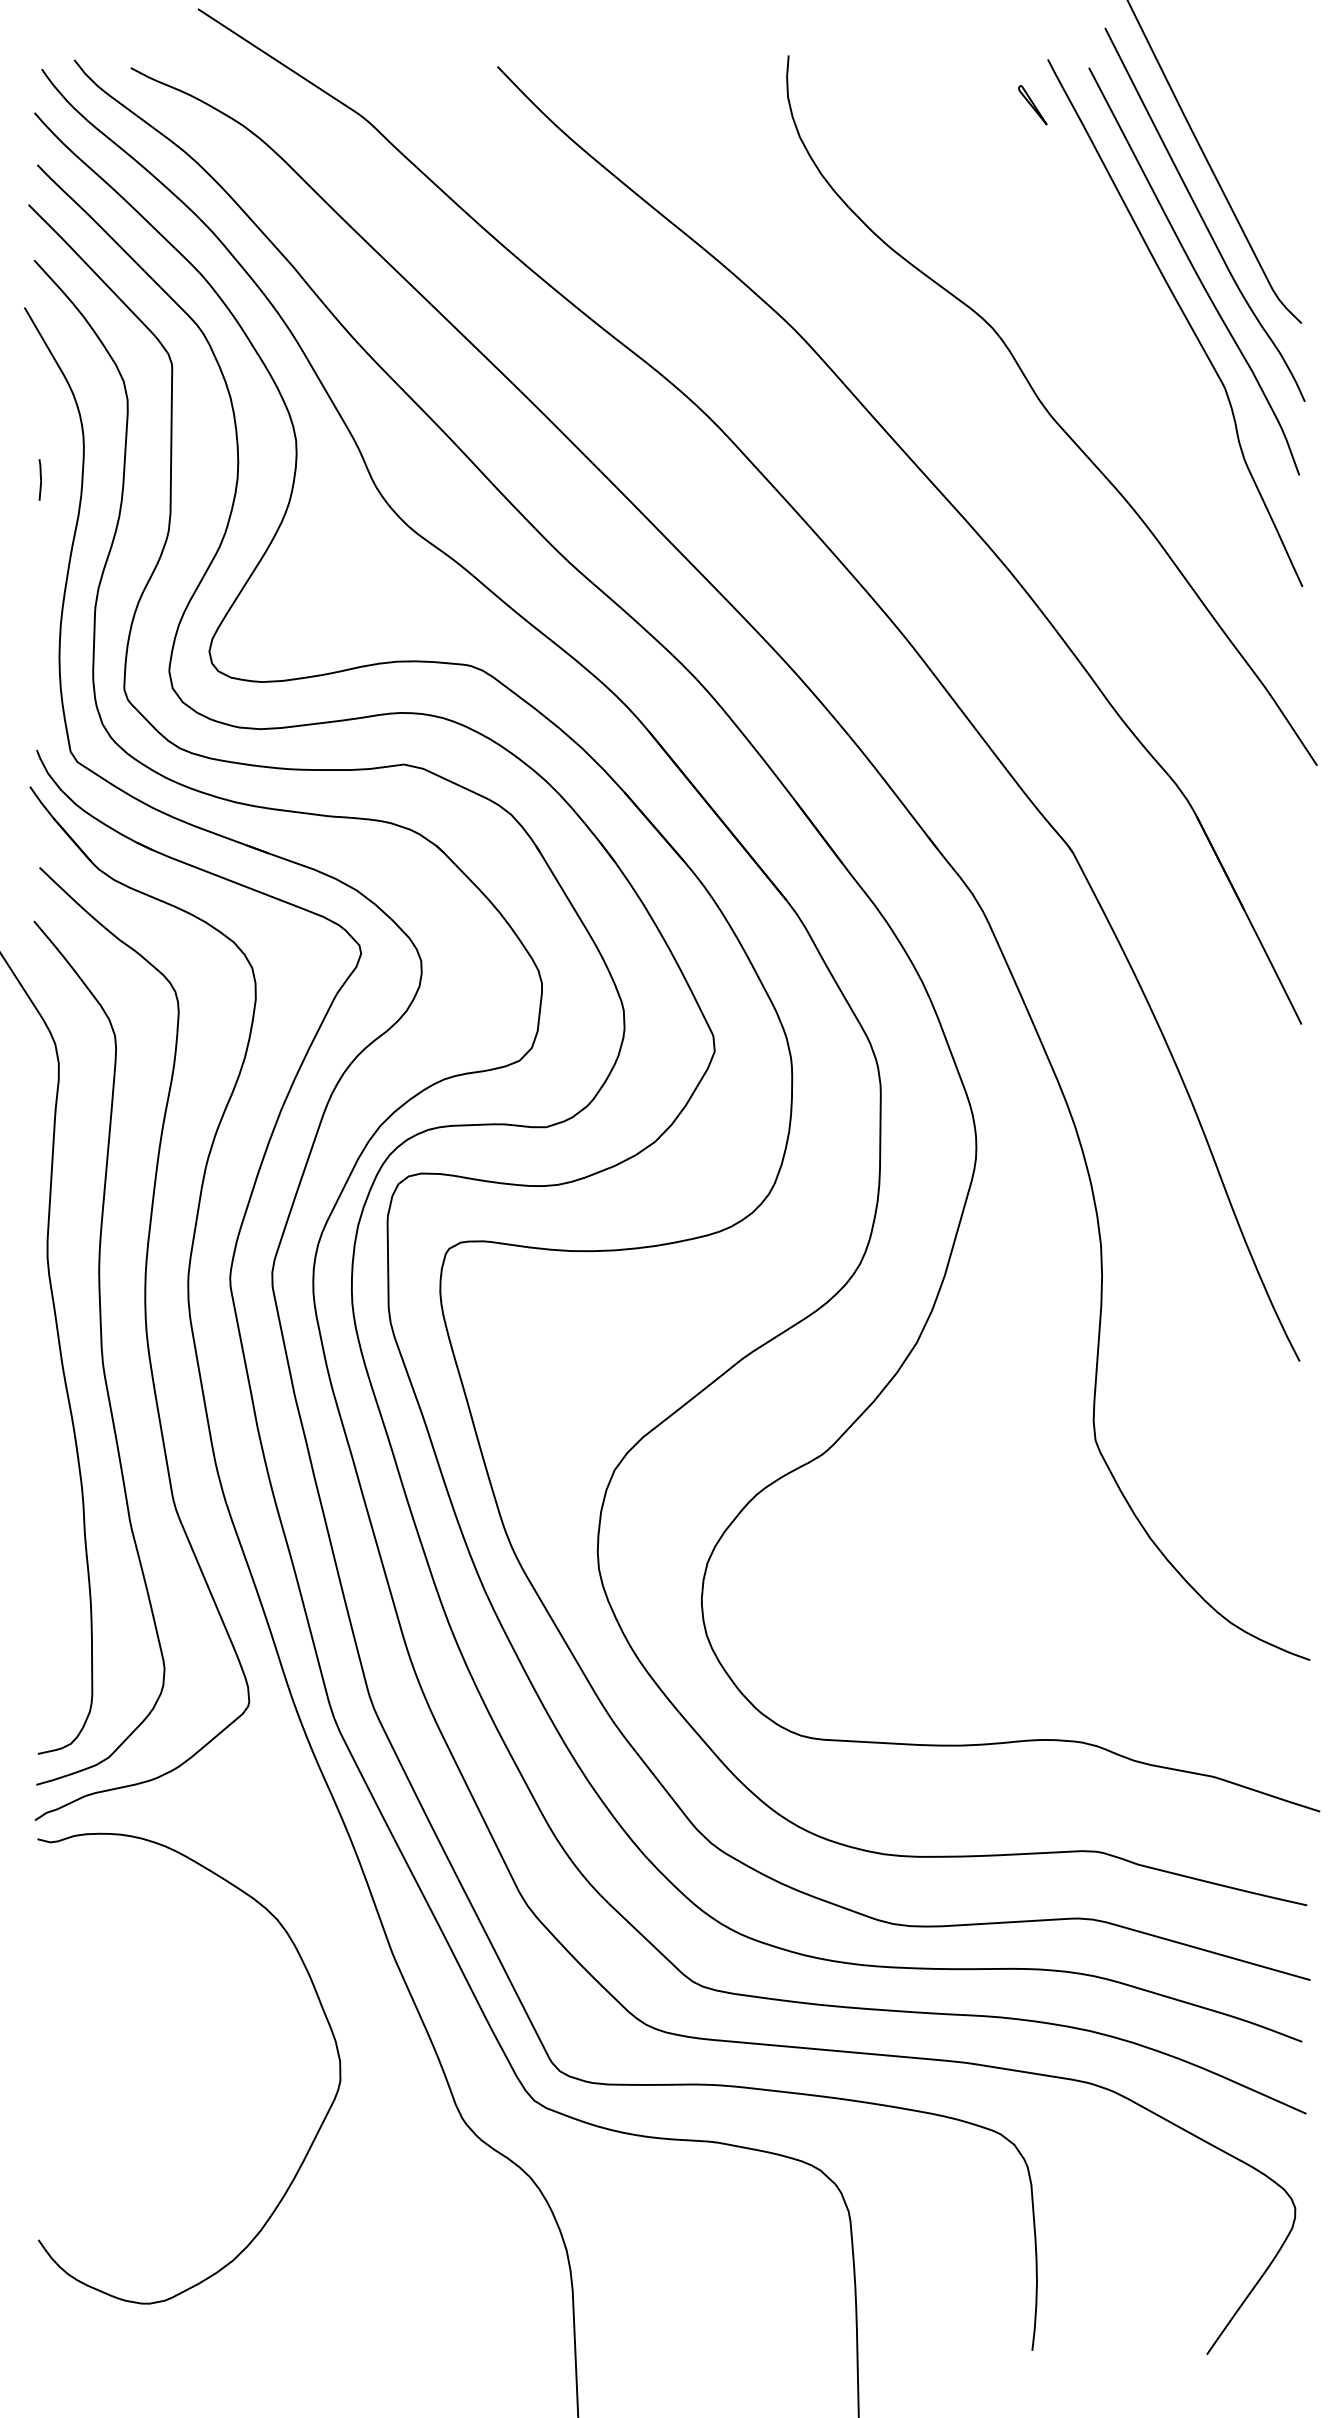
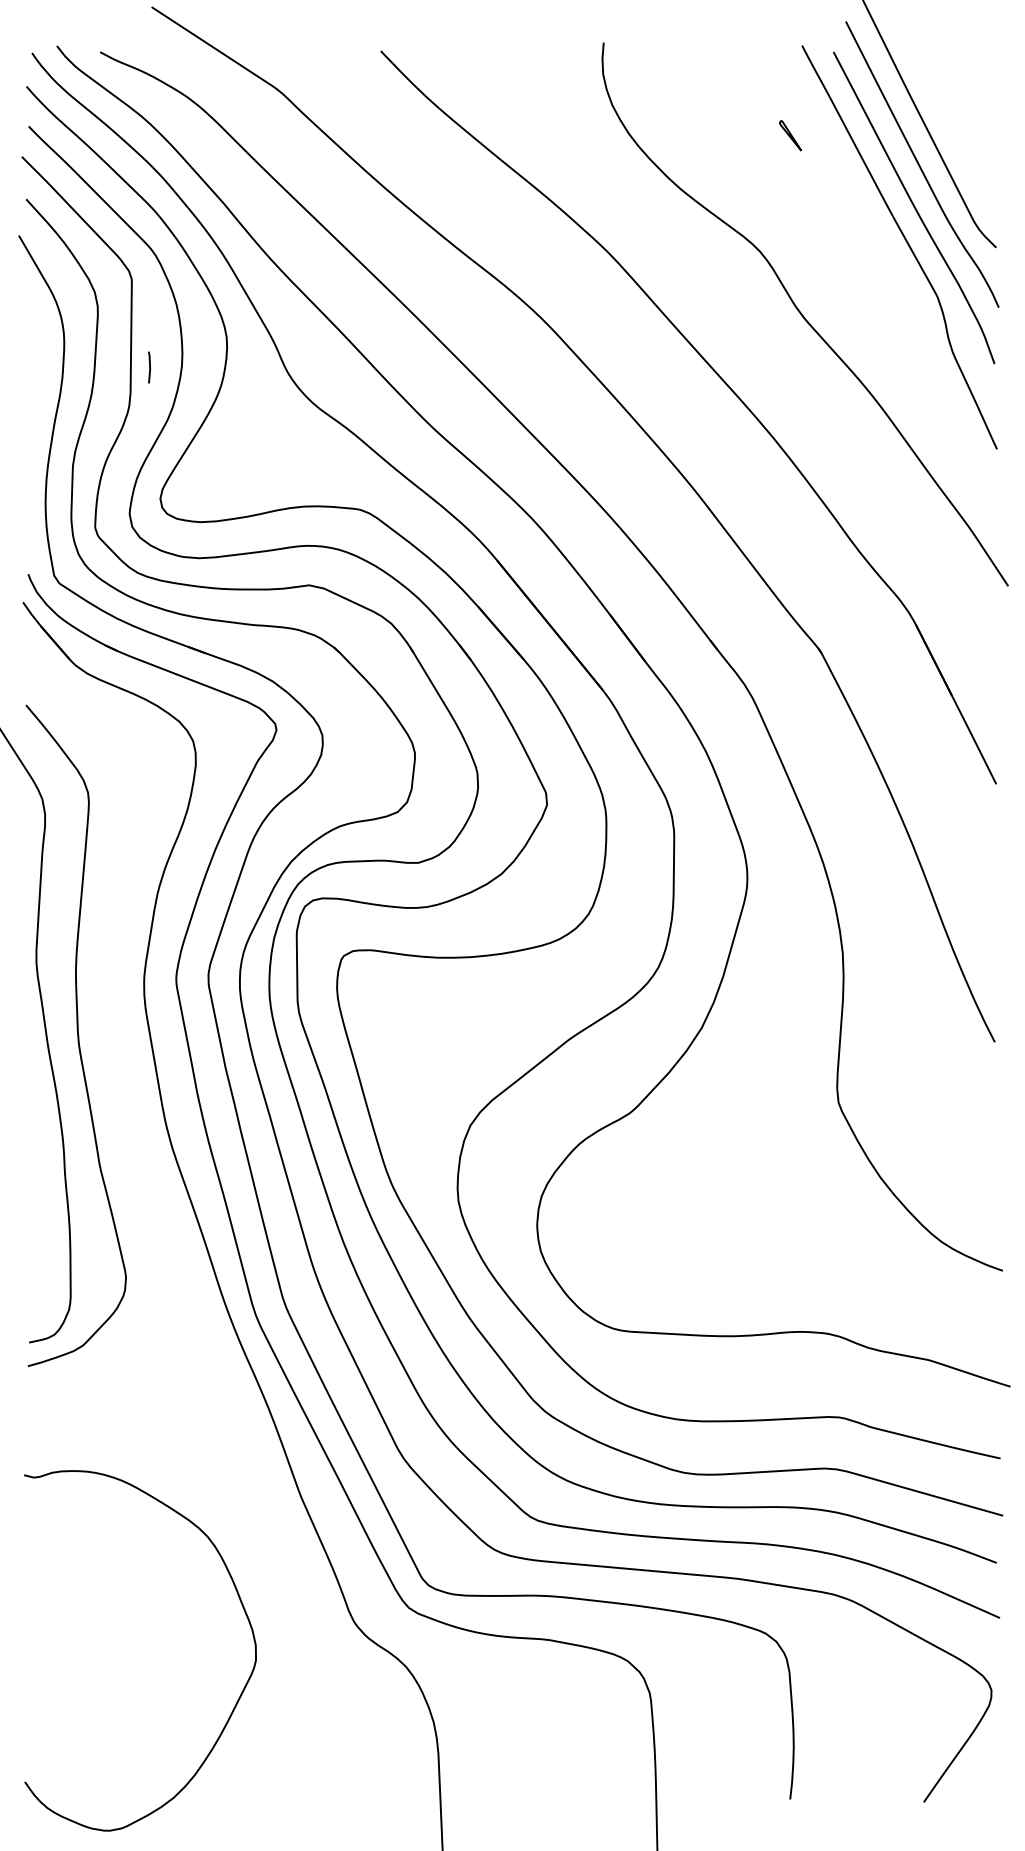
part: (1032, 105) -> (790, 135), moved
line: (40, 479) -> (149, 367), moved
curve: (146, 1343) -> (112, 1028), removed
curve: (313, 2138) -> (235, 1704), moved

